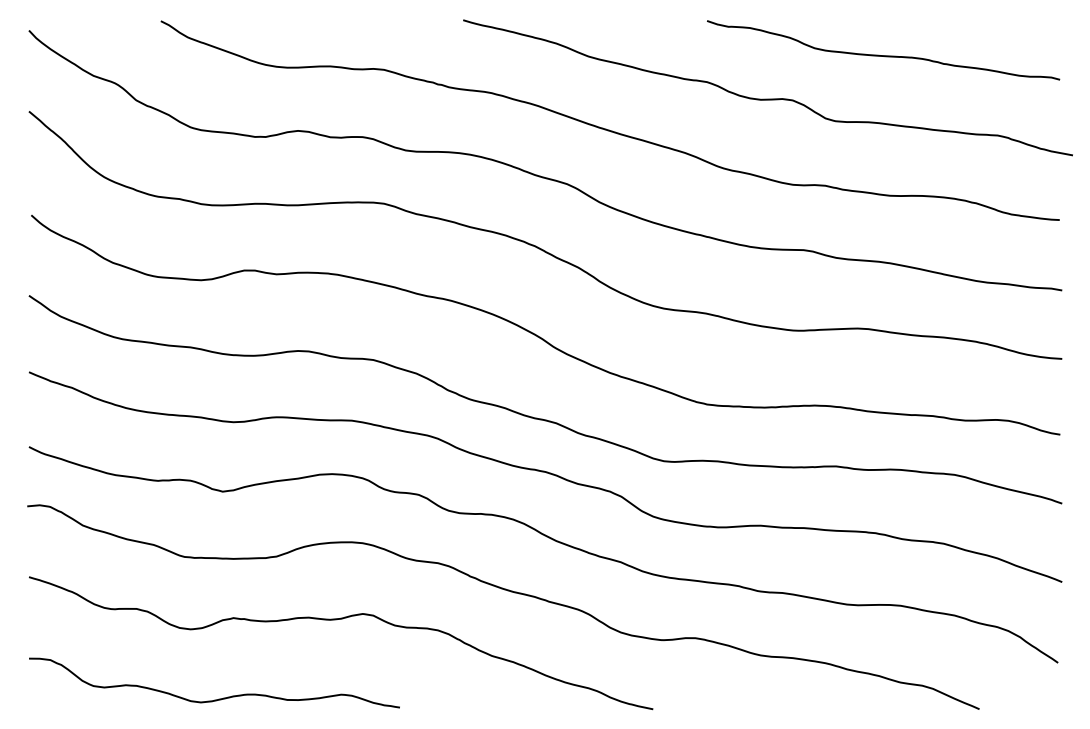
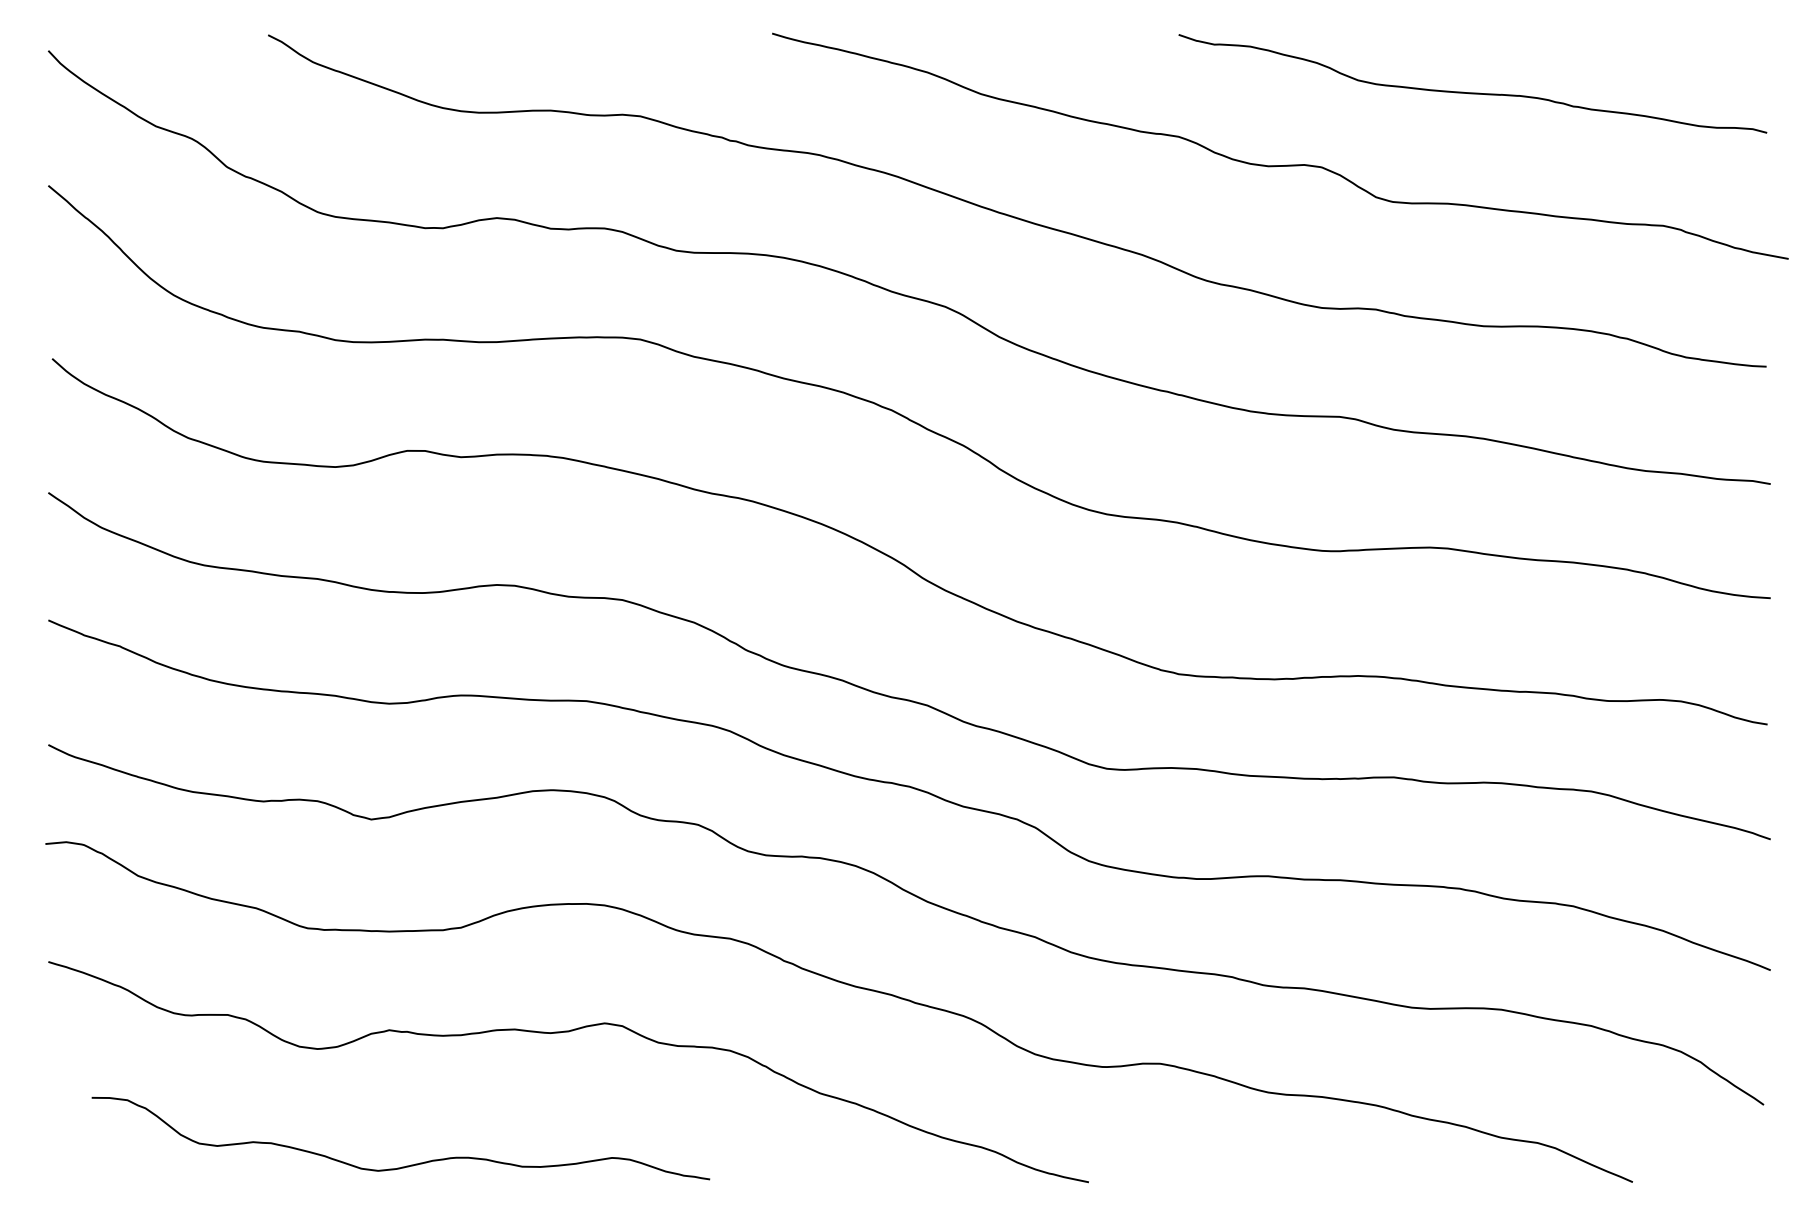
curve: (218, 698) -> (407, 1164), moved

